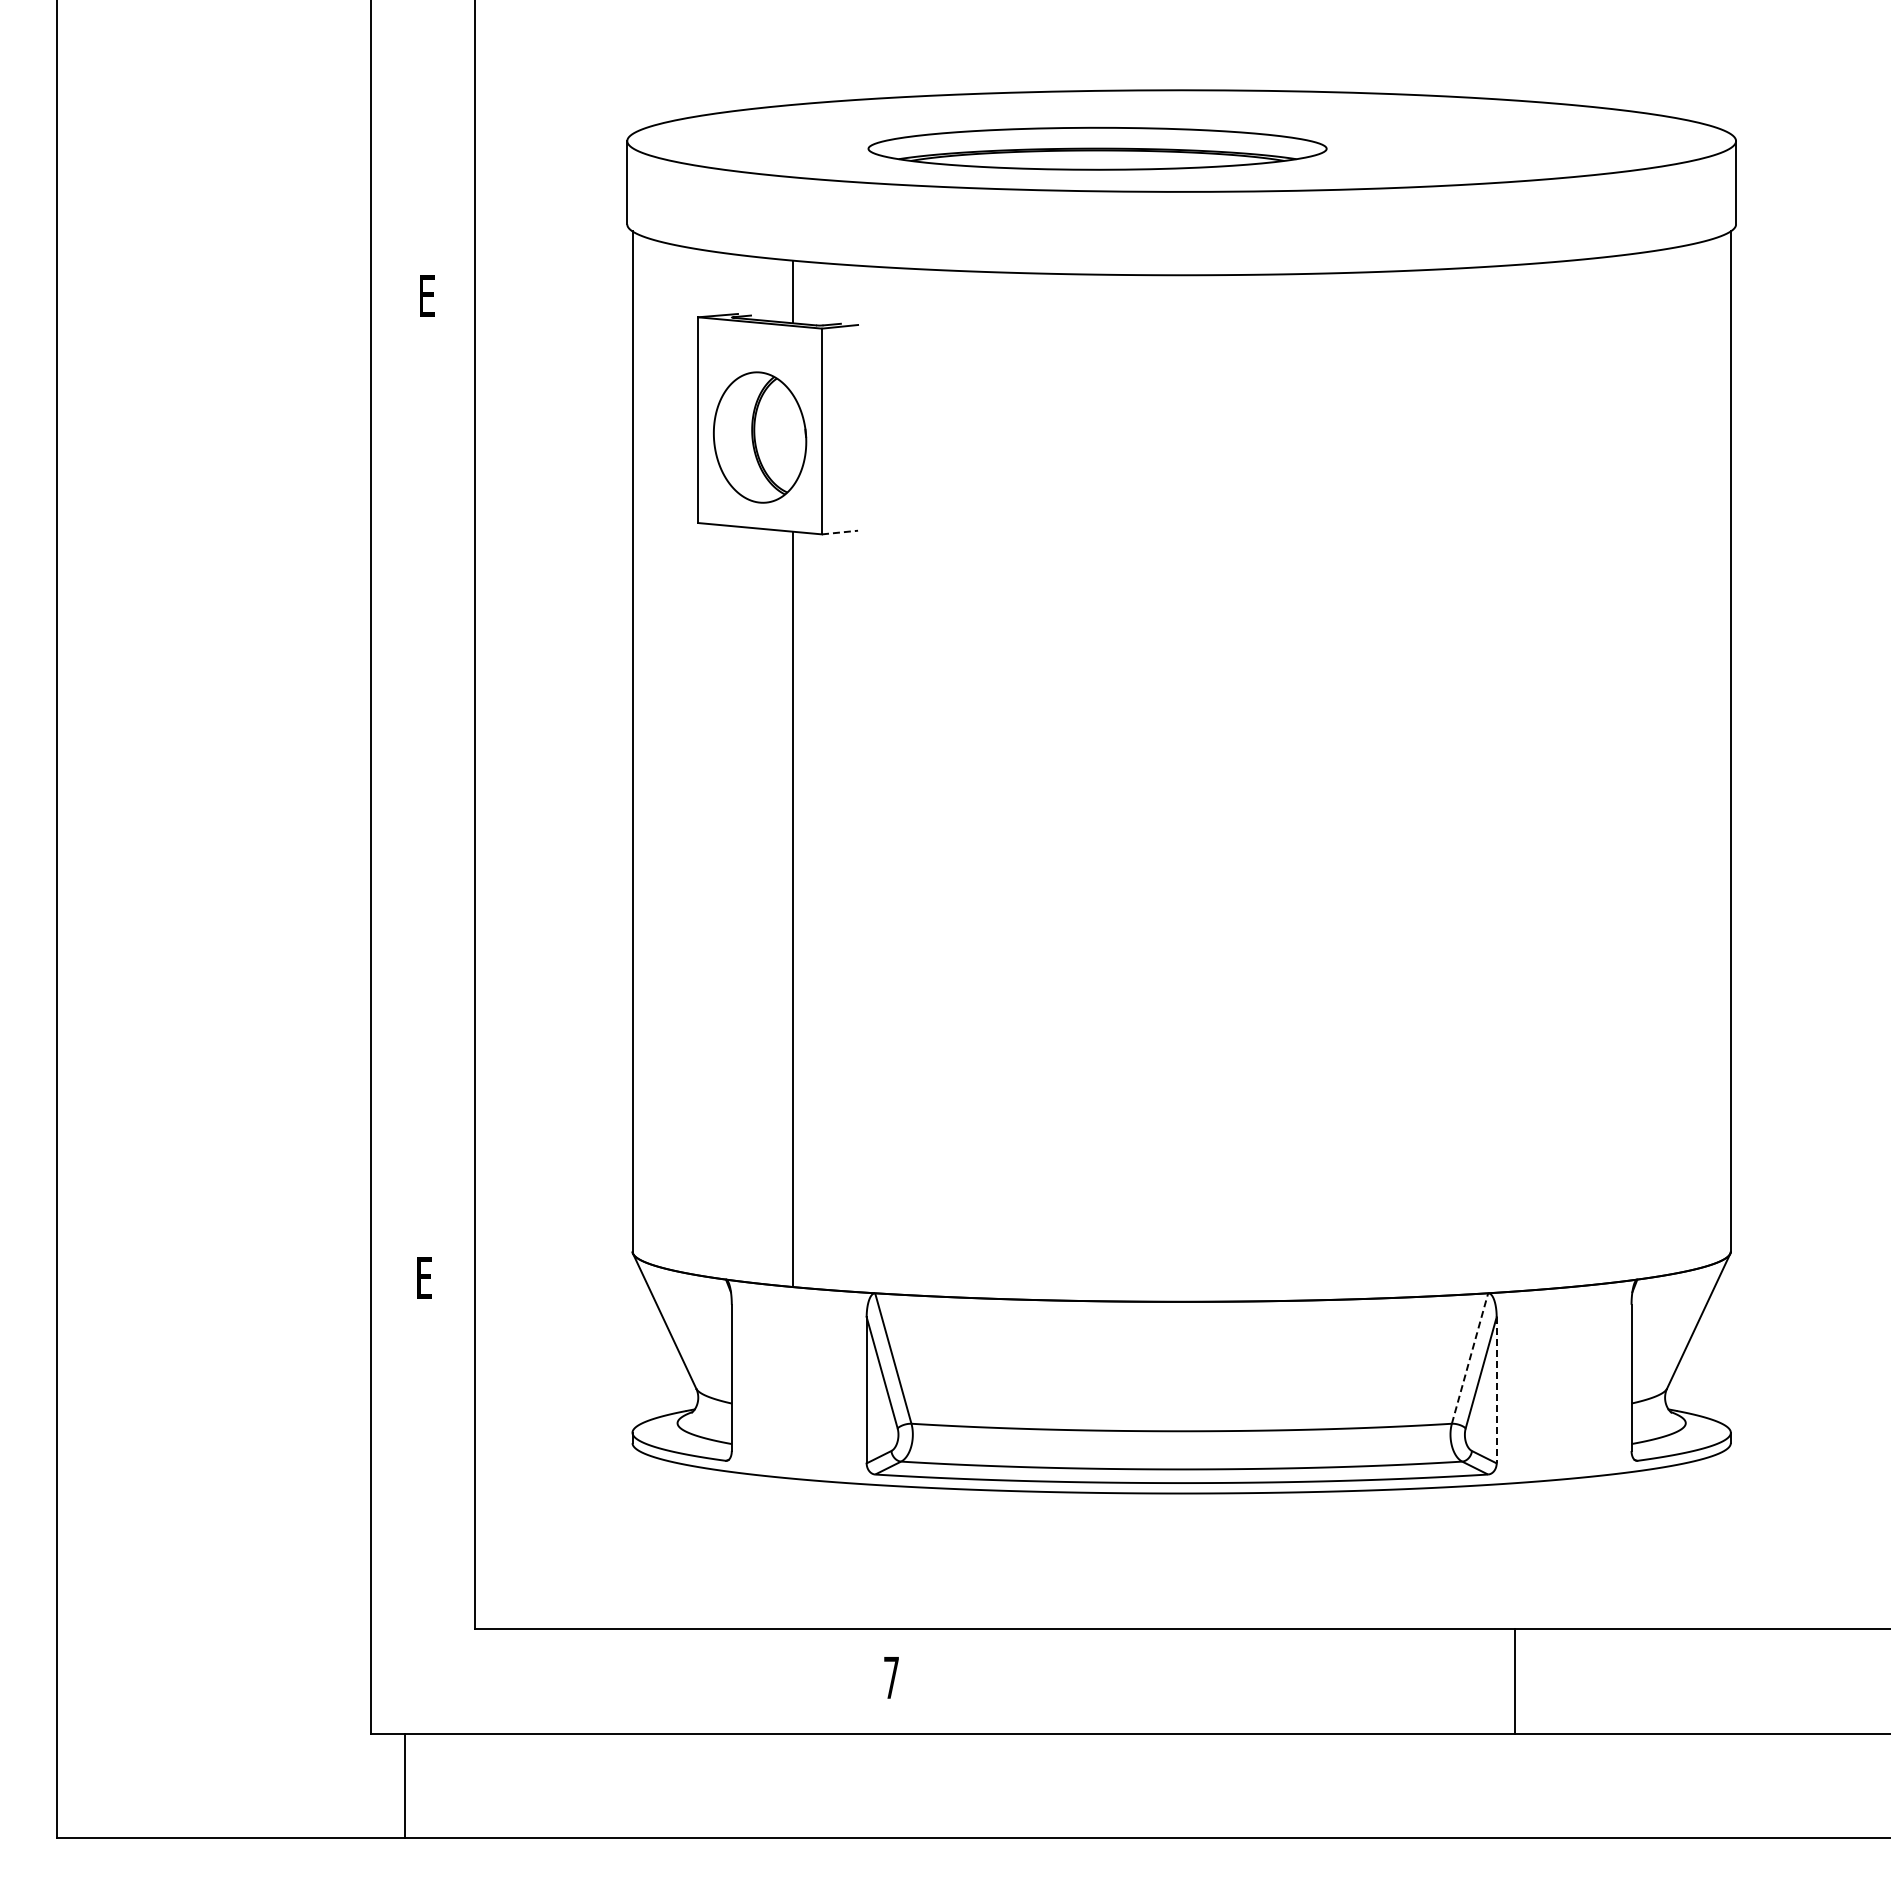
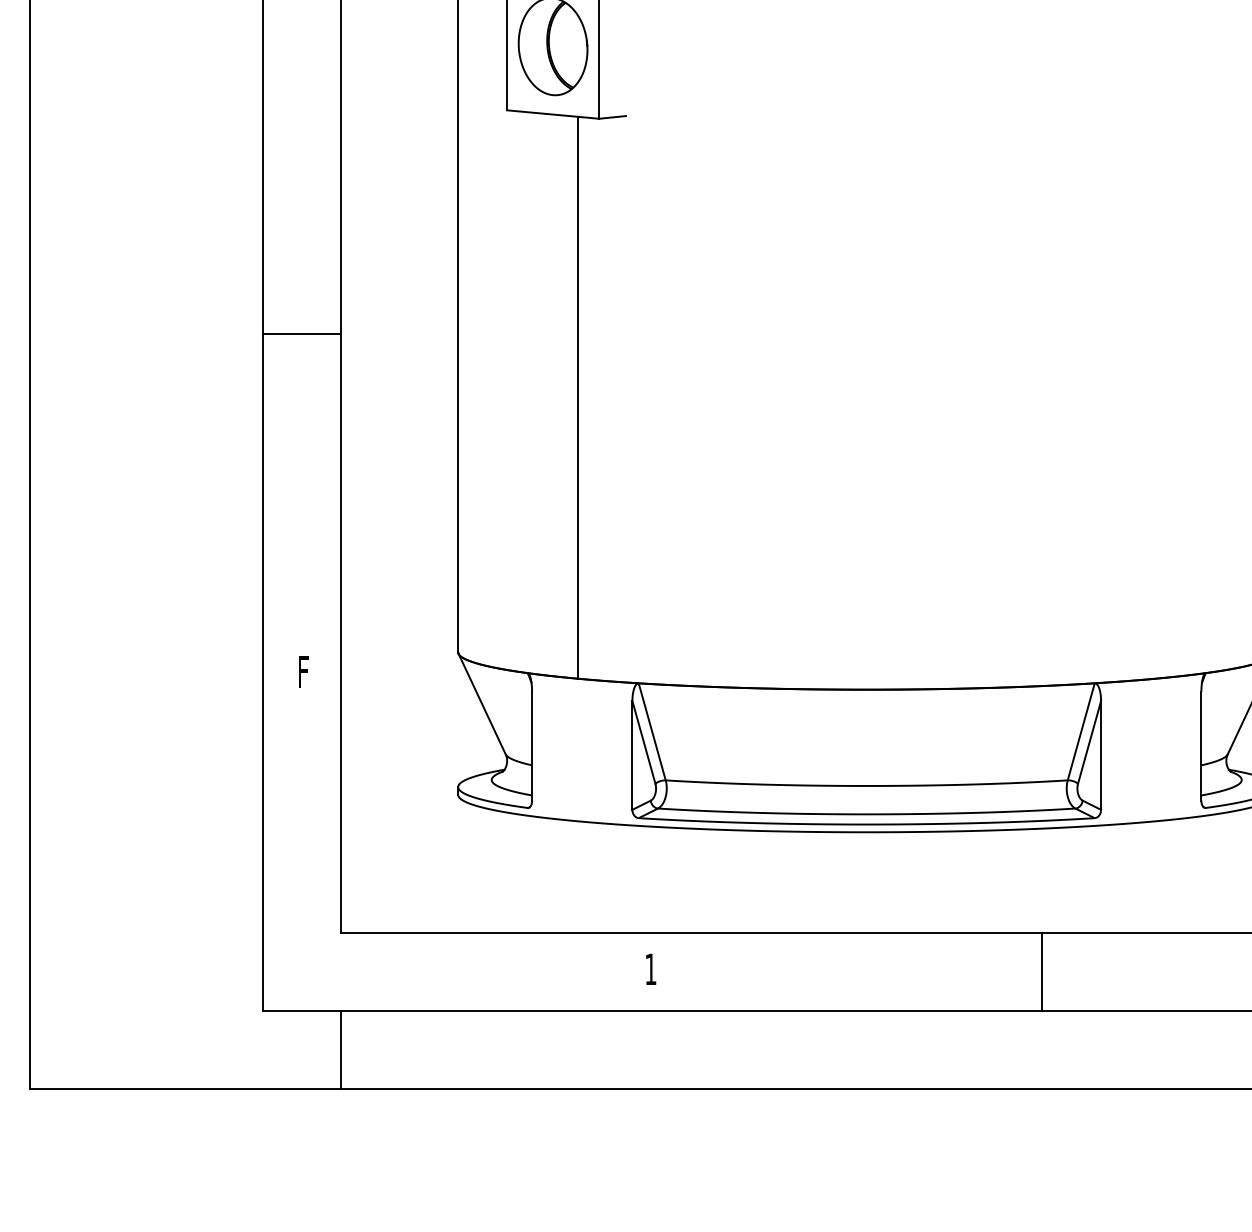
line: (840, 532) -> (612, 117), dashed -> solid
line: (422, 823) -> (301, 333), added
text: (424, 1277) -> (303, 671), E -> F
line: (1470, 1358) -> (1081, 731), dashed -> solid
line: (1496, 1390) -> (1100, 755), dashed -> solid
text: (891, 1677) -> (650, 969), 7 -> 1
line: (1514, 1680) -> (1041, 971), moved
line: (405, 1785) -> (341, 1049), moved

